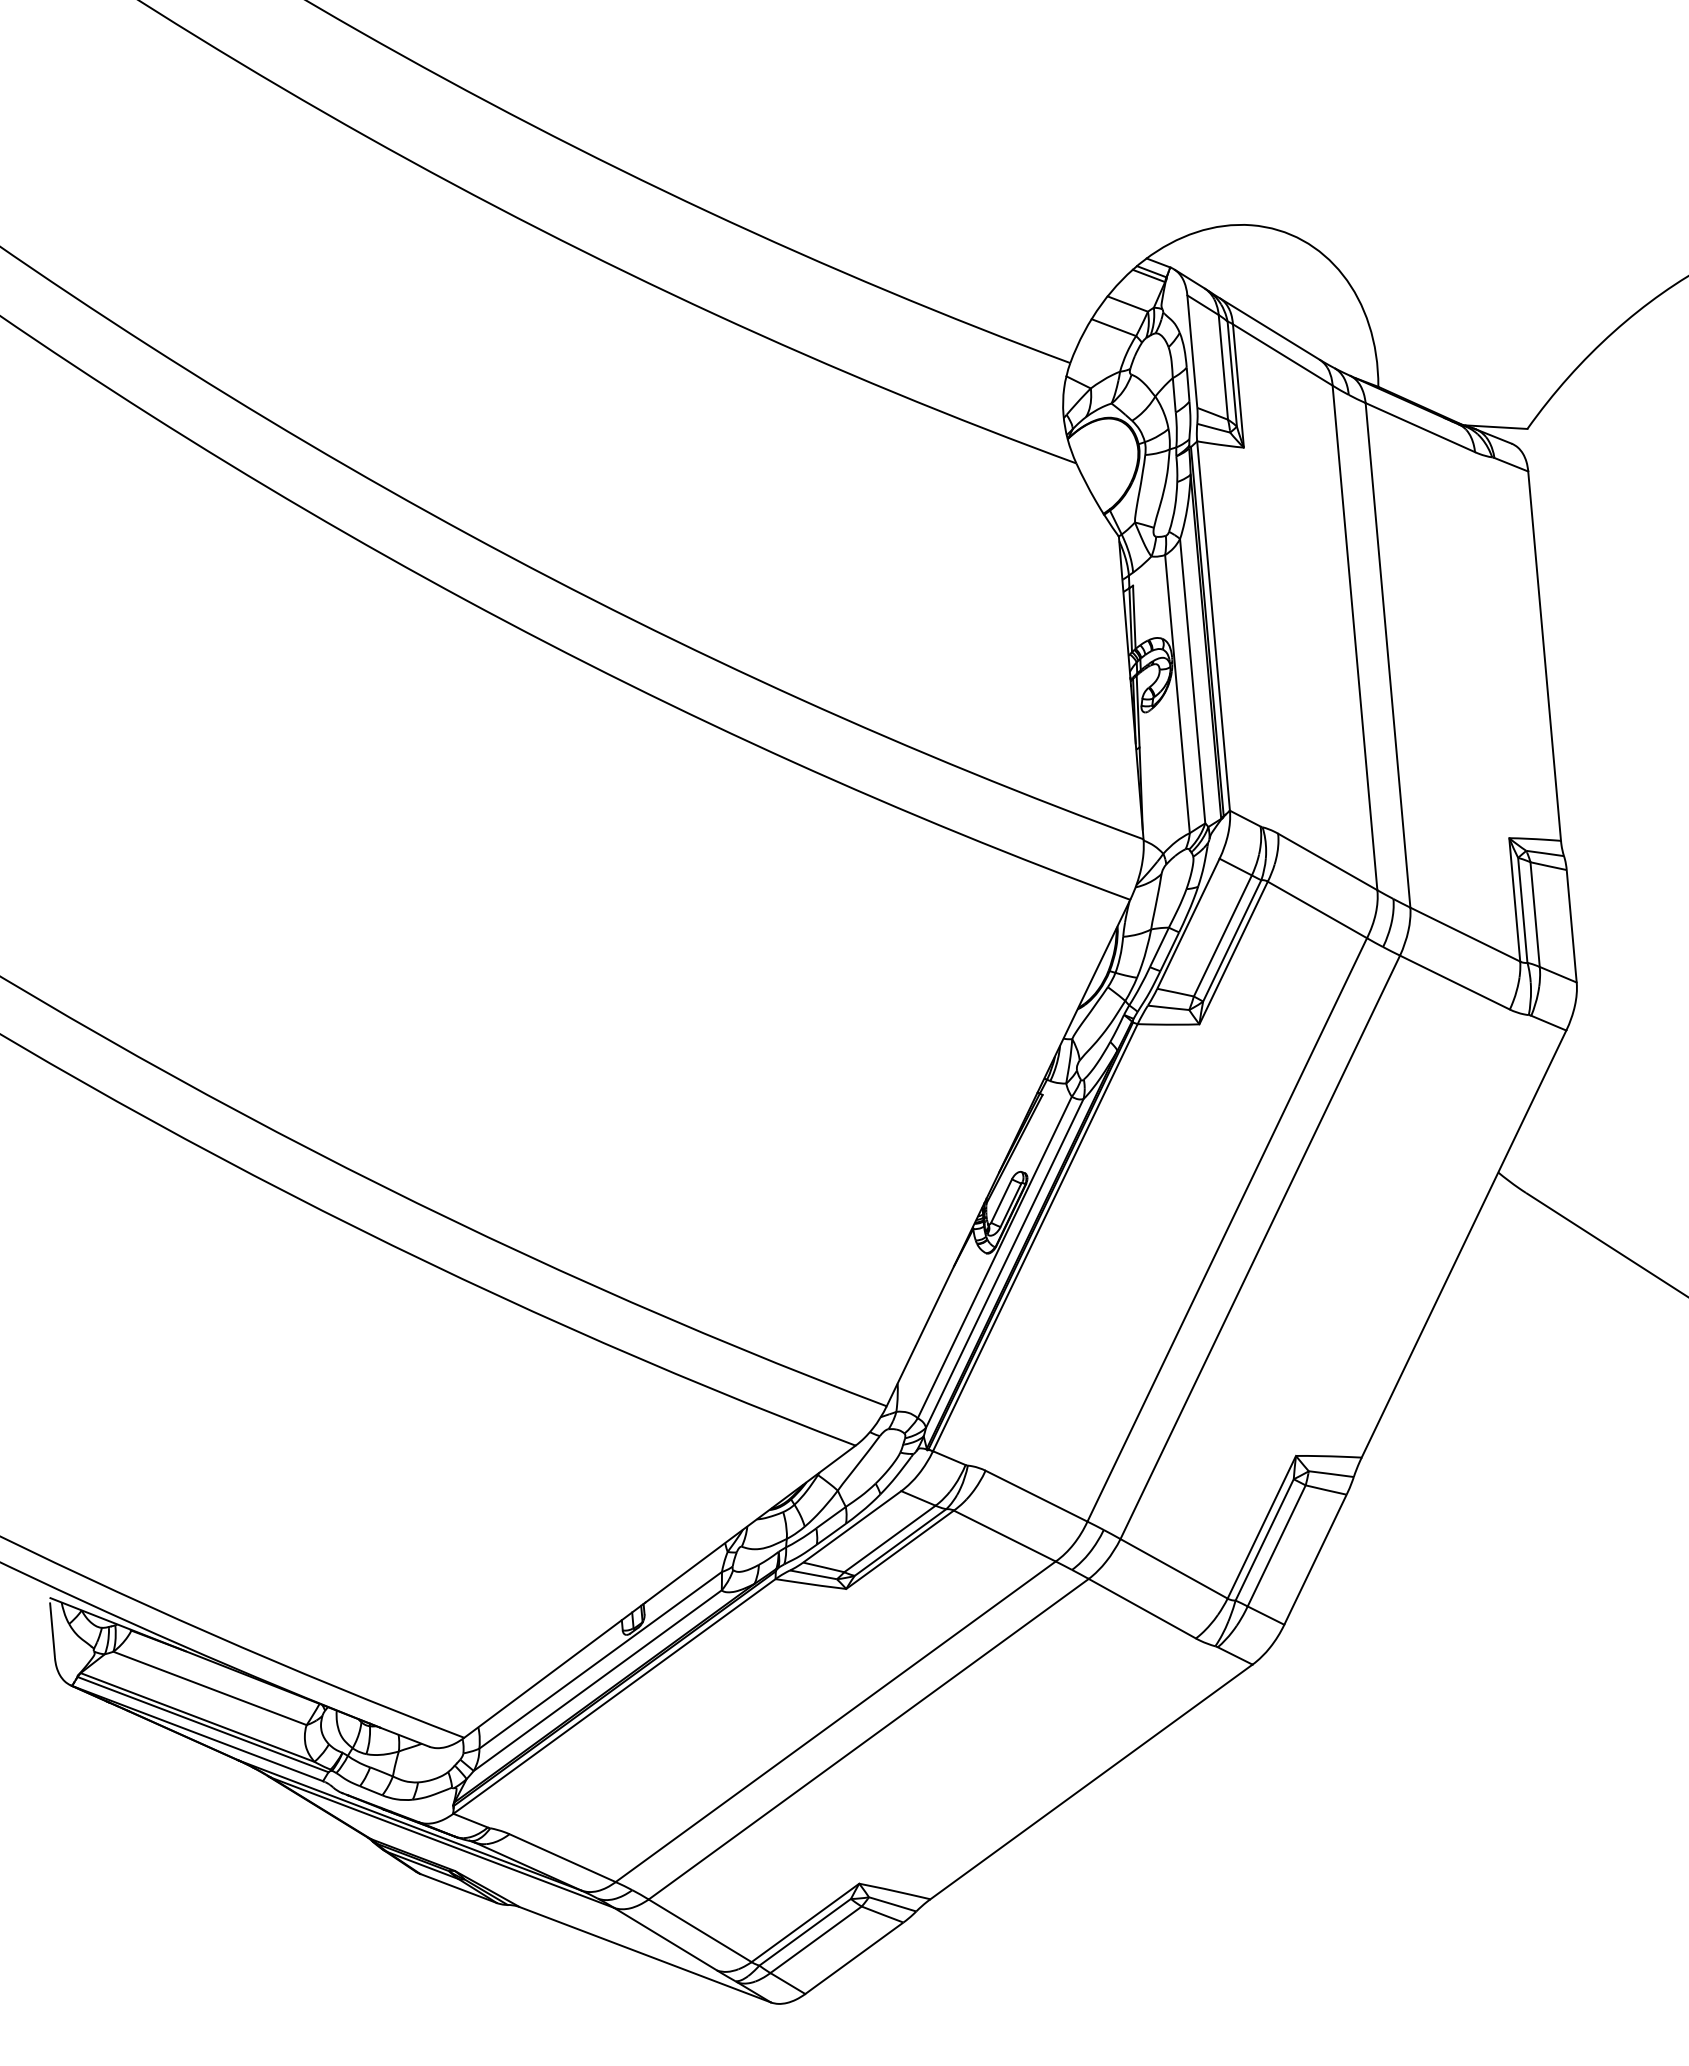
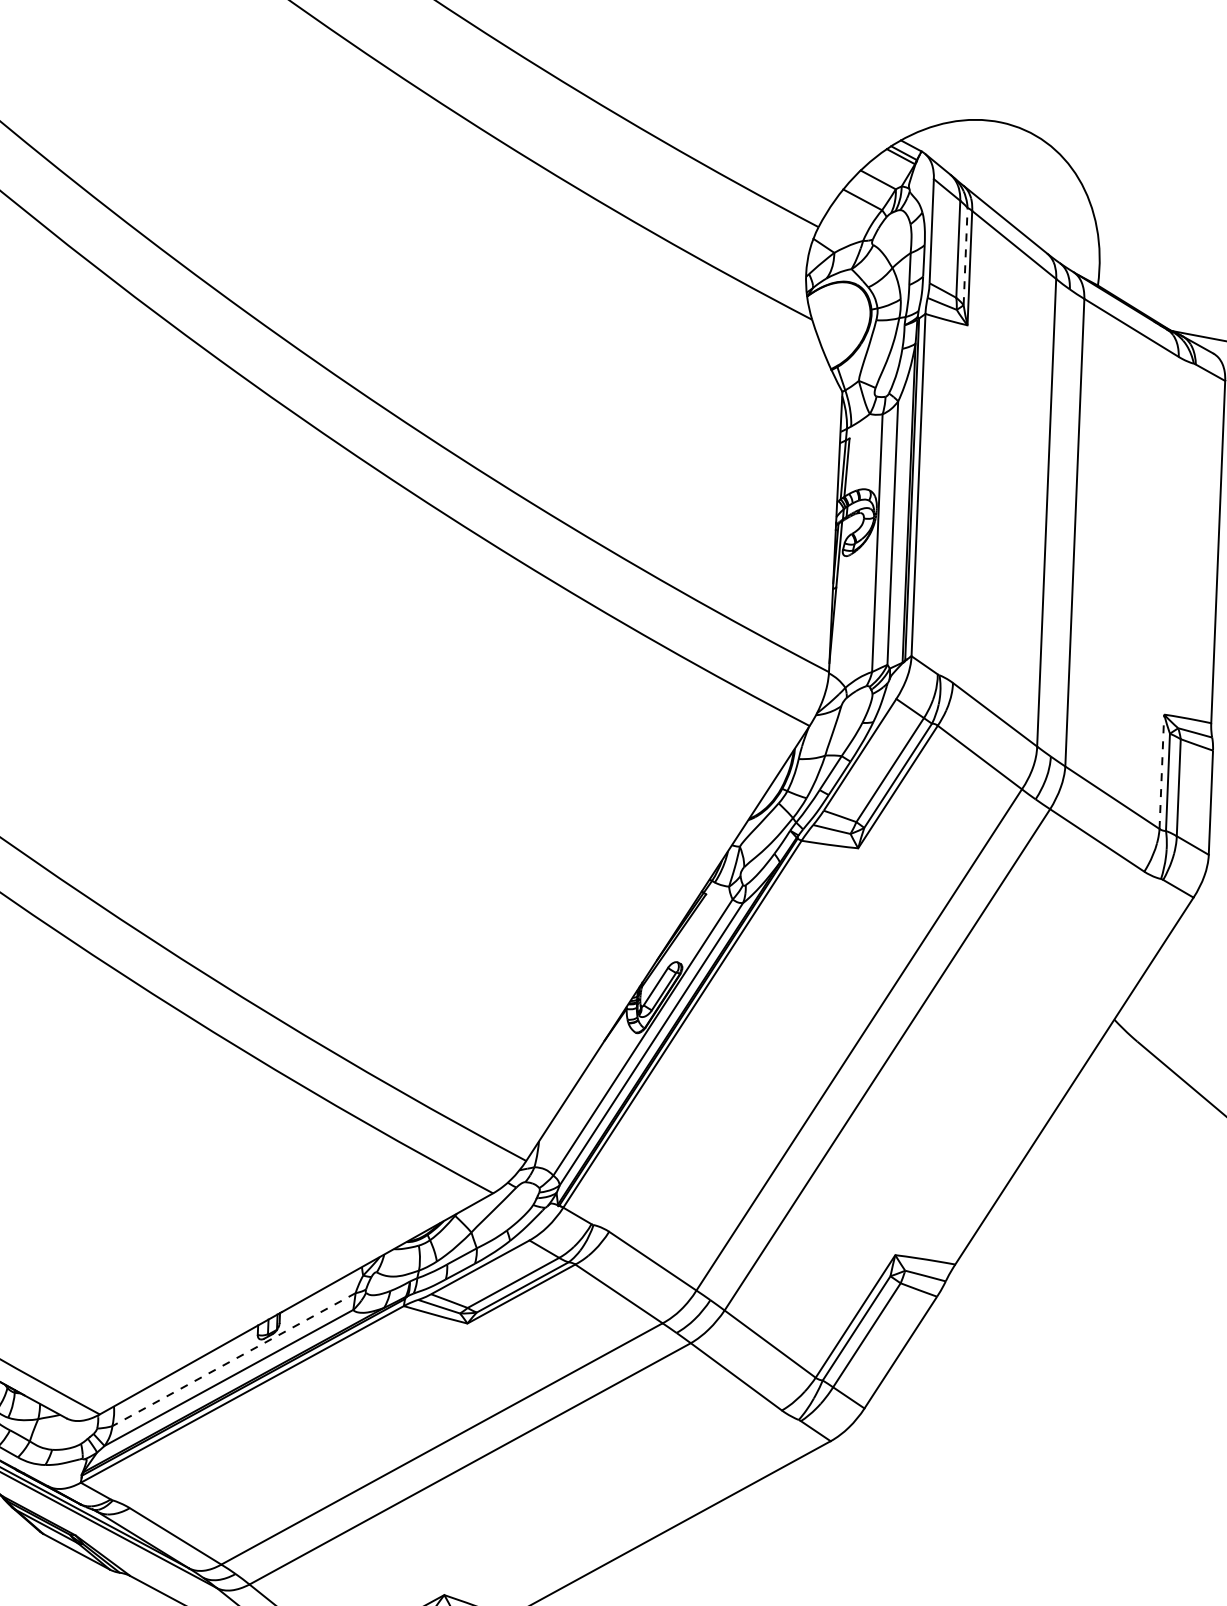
line: (1232, 374) -> (965, 256), solid -> dashed
line: (1514, 899) -> (1161, 771), solid -> dashed
line: (600, 1660) -> (233, 1359), solid -> dashed

